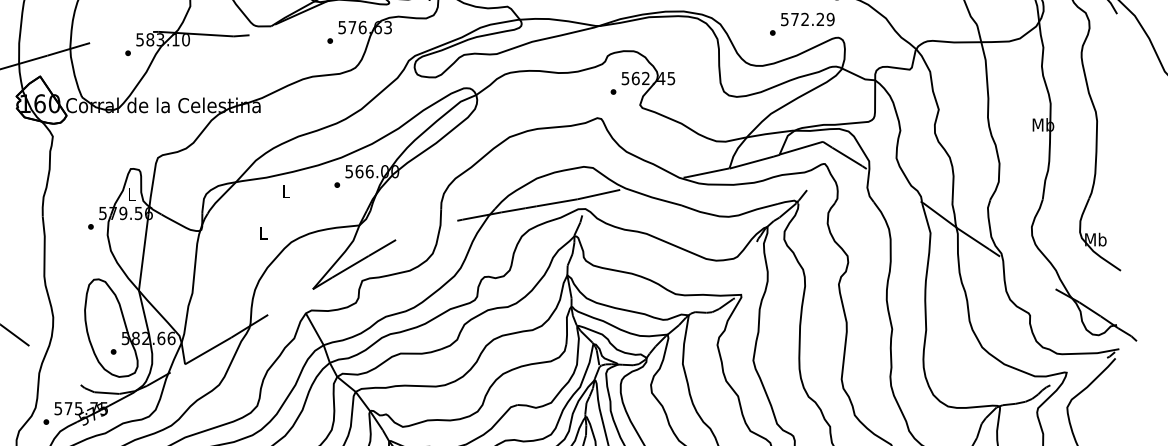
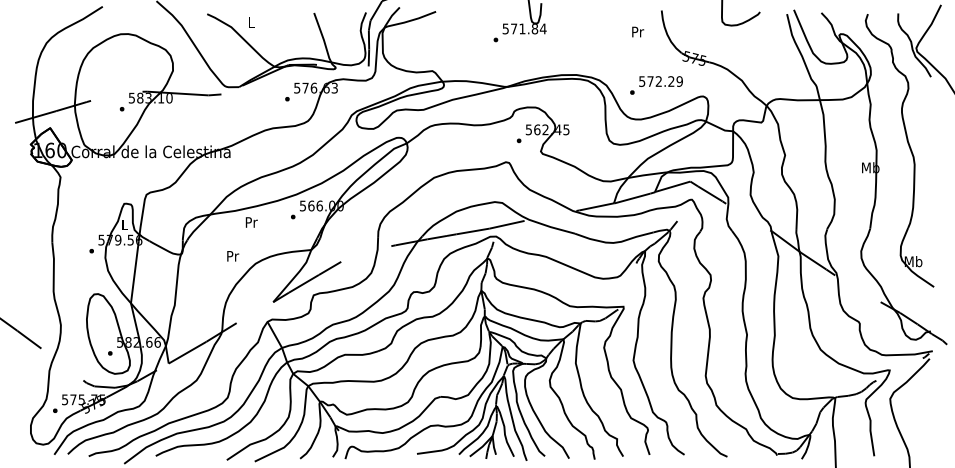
text: (802, 24) -> (656, 85), moved
text: (286, 191) -> (251, 222), L -> Pr
text: (264, 233) -> (233, 256), L -> Pr

